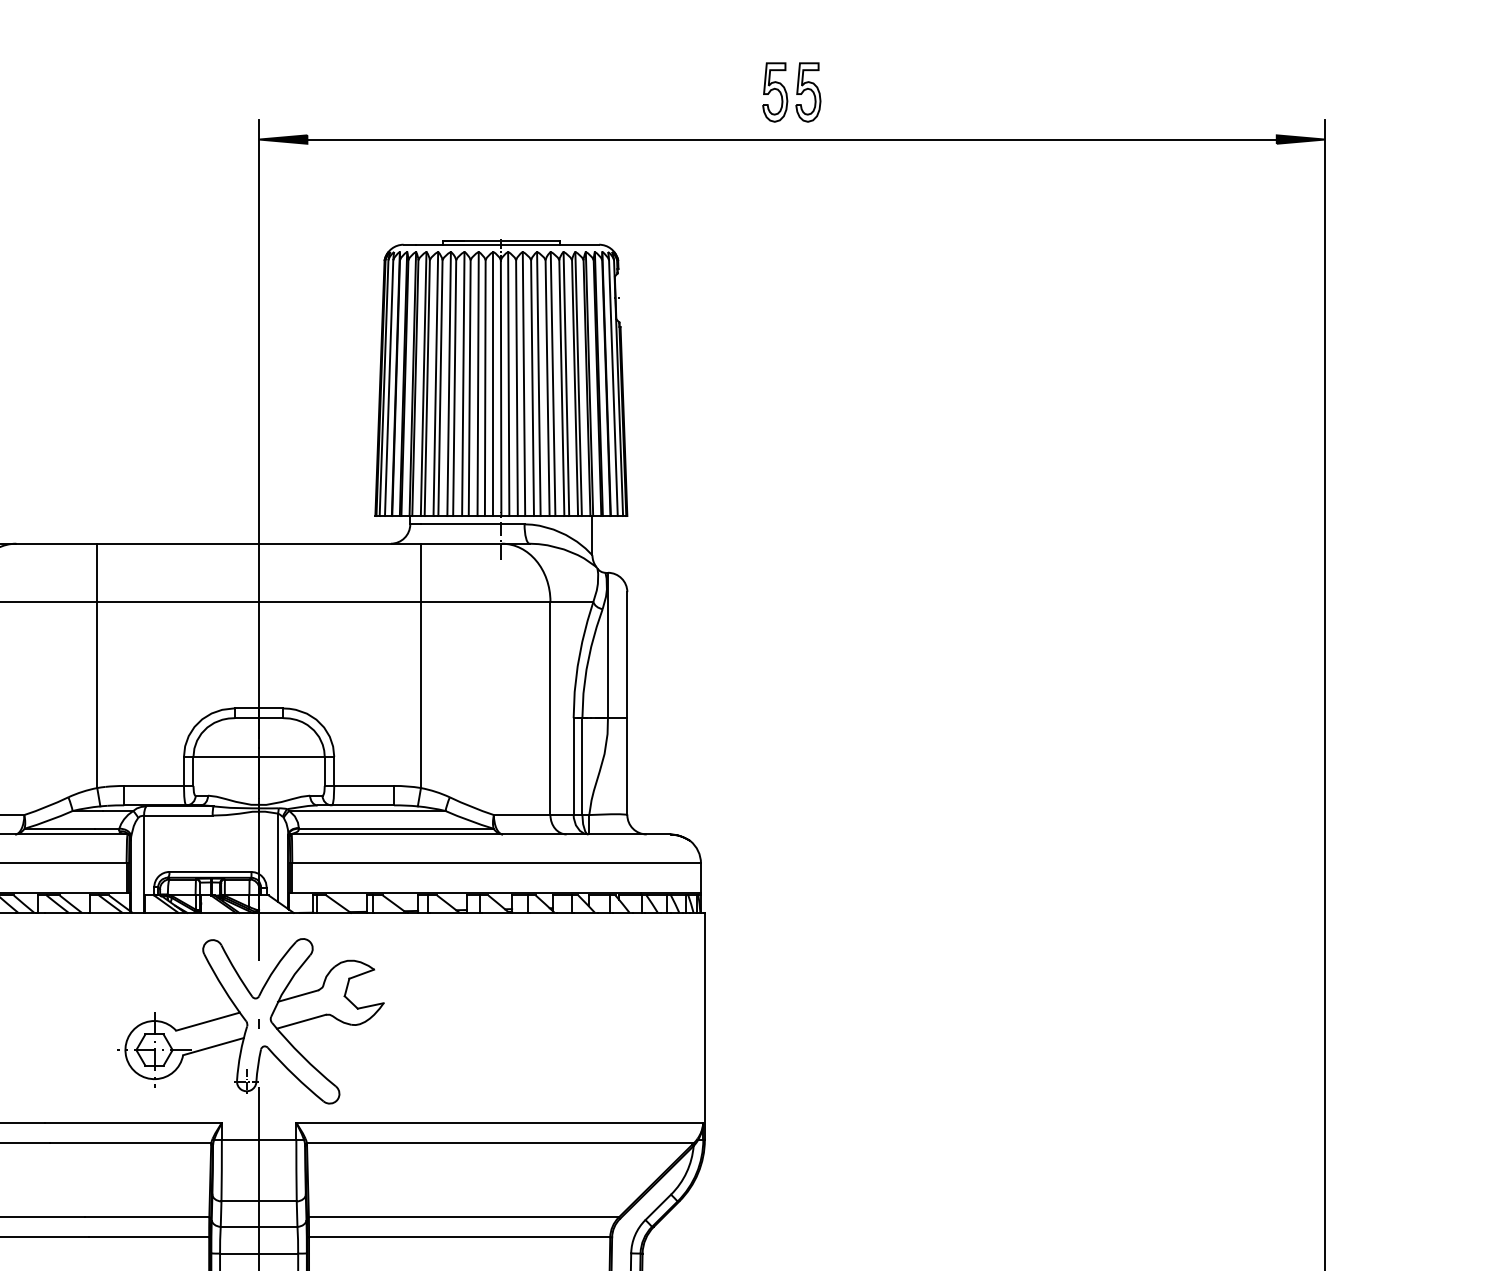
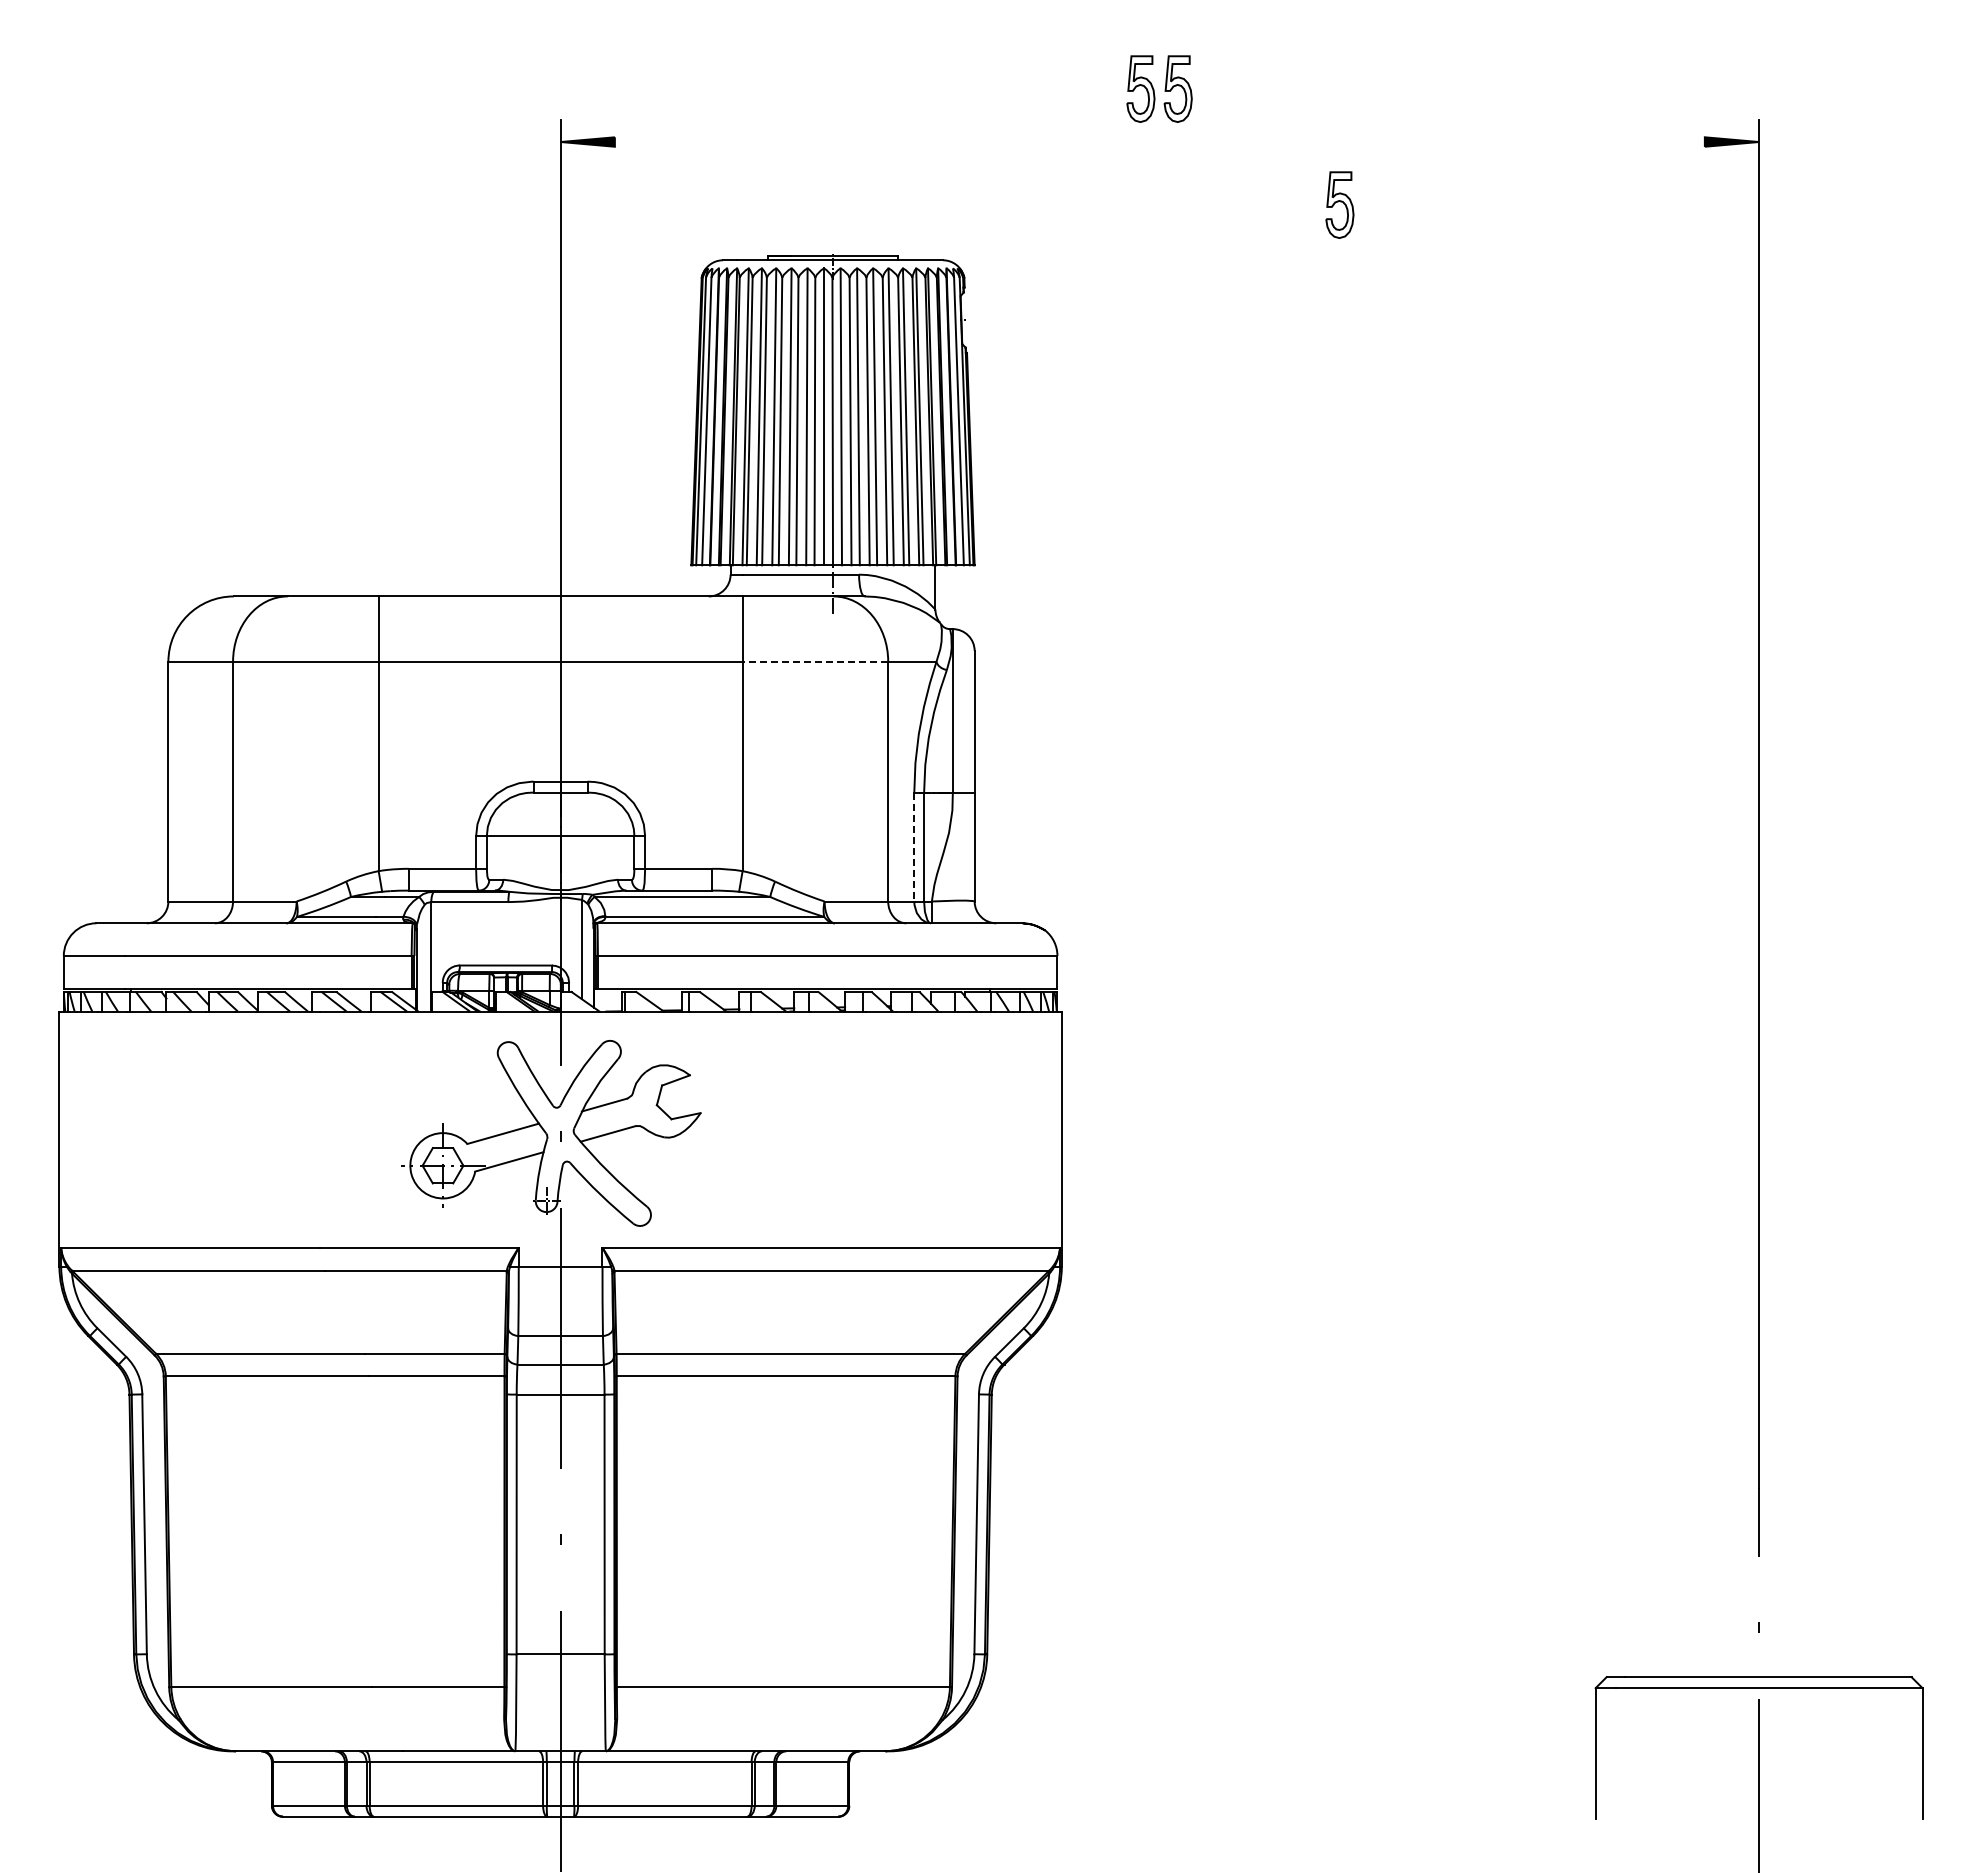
line: (791, 139) -> (1159, 142), removed
part: (951, 195) -> (1339, 204), added
line: (485, 601) -> (815, 661), solid -> dashed
line: (573, 767) -> (914, 847), solid -> dashed

